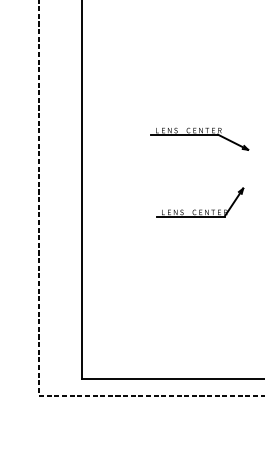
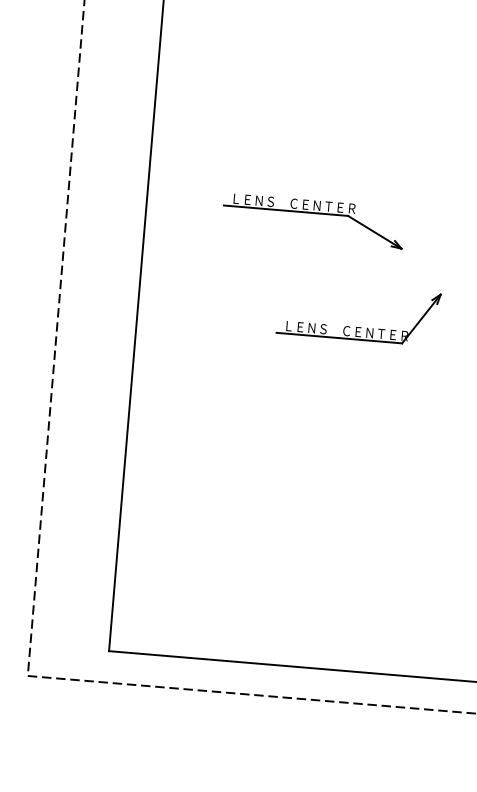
part: (199, 138) -> (313, 220), moved
part: (200, 209) -> (358, 326), moved

